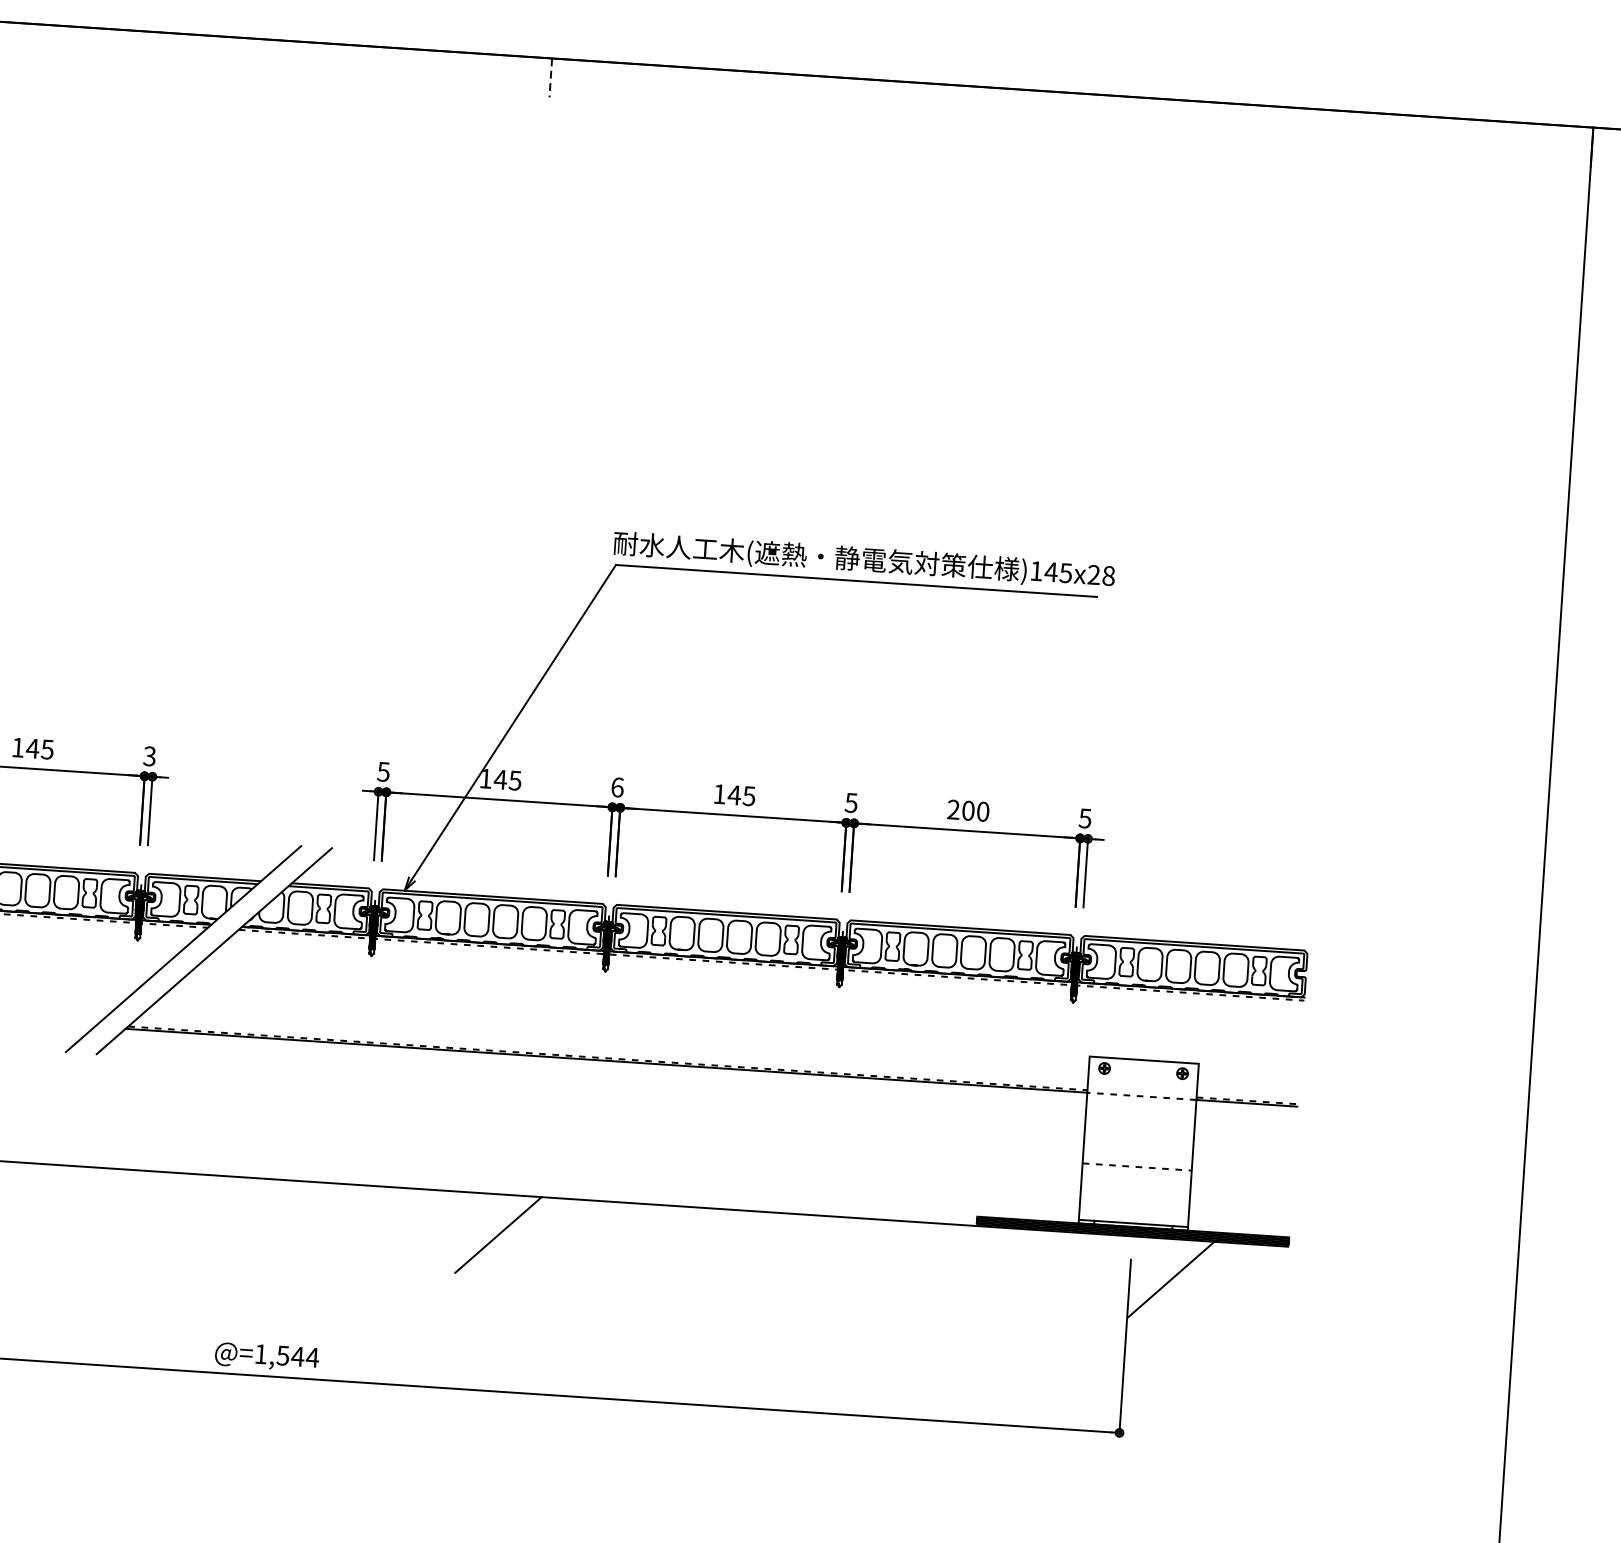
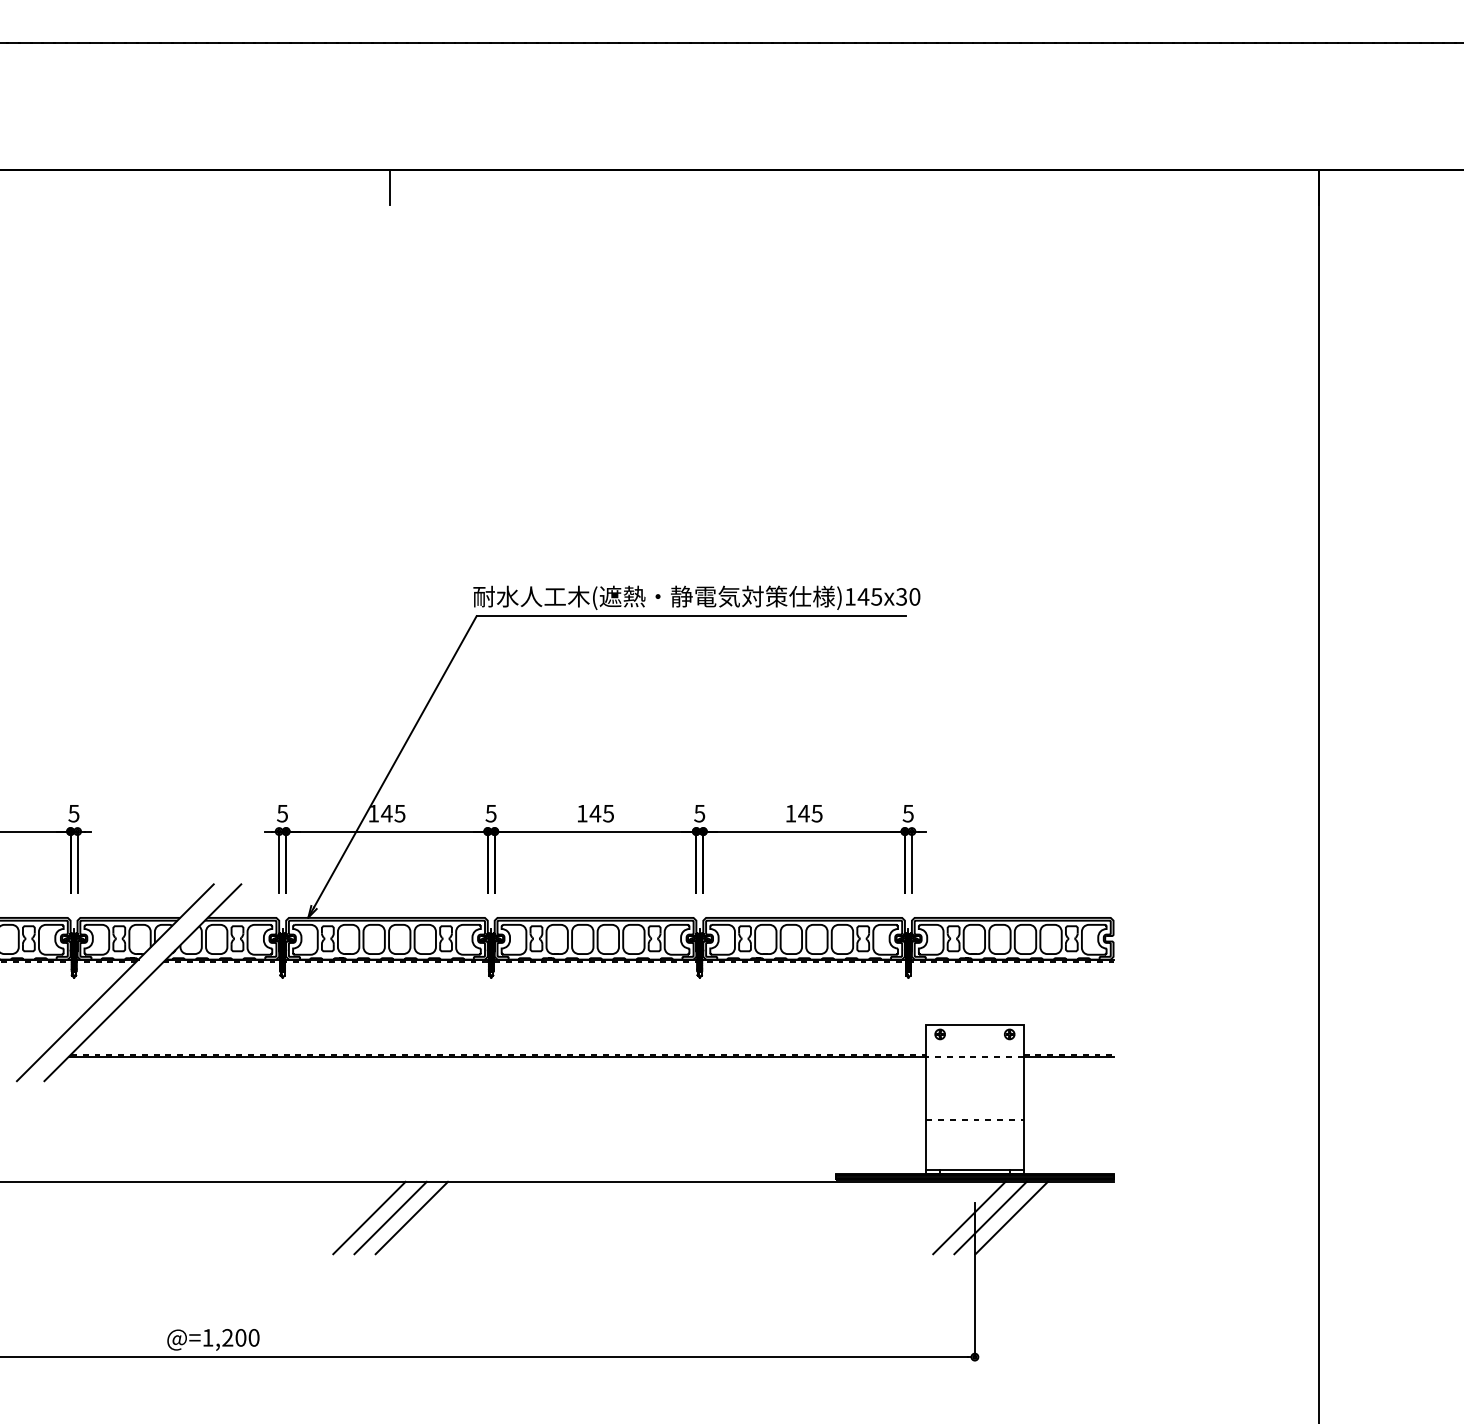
line: (551, 78) -> (390, 188), dashed -> solid
text: (1101, 575) -> (908, 596), )145x28 -> )145x30
text: (150, 755) -> (74, 812), 3 -> 5
text: (616, 787) -> (490, 813), 6 -> 5
text: (967, 810) -> (803, 813), 200 -> 145
line: (451, 1231) -> (369, 1217), added
line: (474, 1232) -> (390, 1217), added
line: (1123, 1275) -> (969, 1217), added
line: (1147, 1277) -> (990, 1217), added
text: (297, 1356) -> (240, 1337), @=1,544 -> @=1,200

